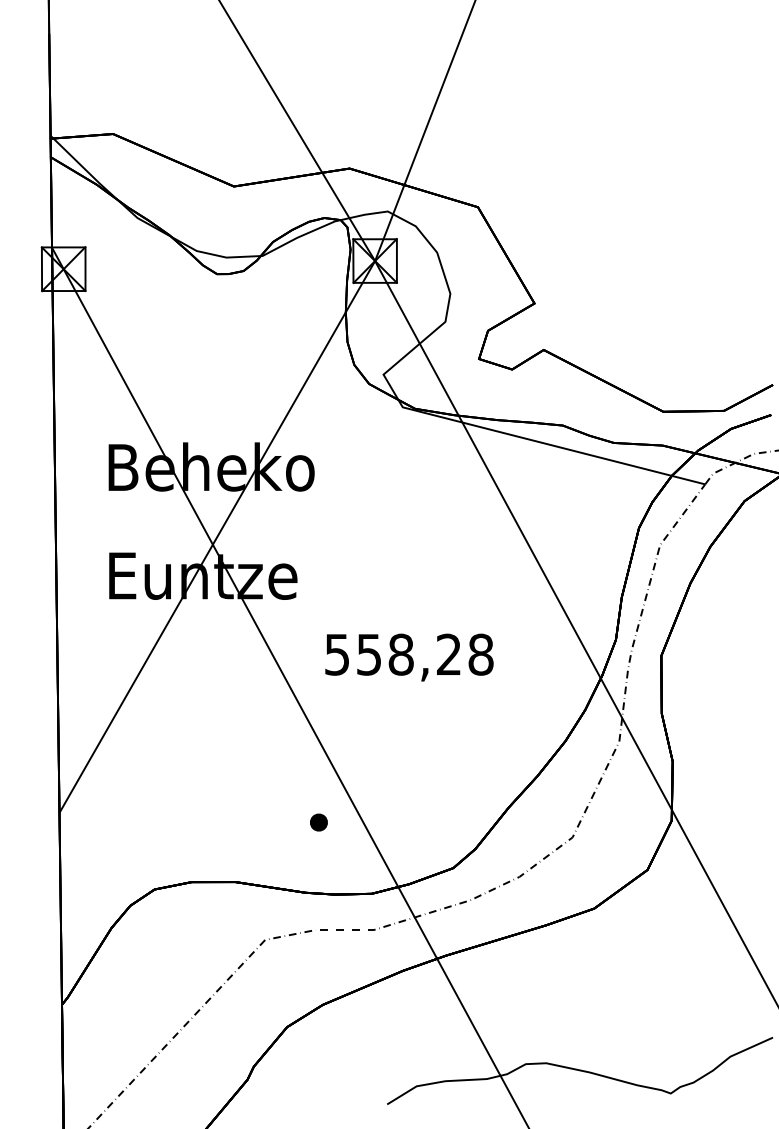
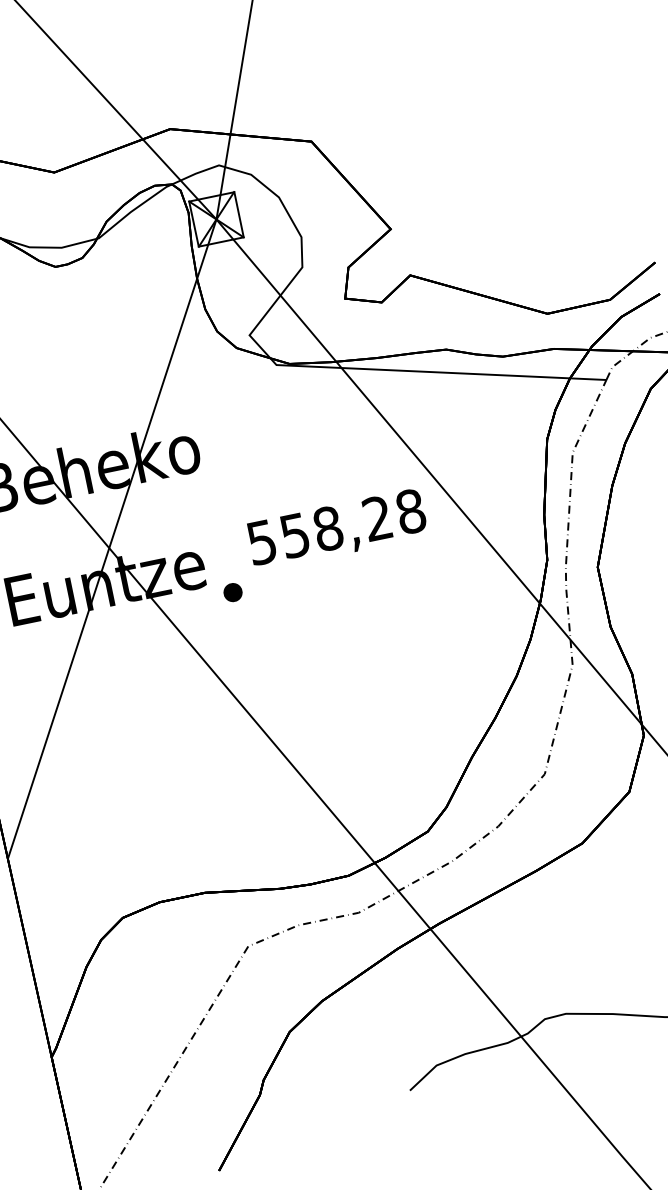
text: (409, 657) -> (337, 529), moved
part: (318, 822) -> (232, 592), moved

